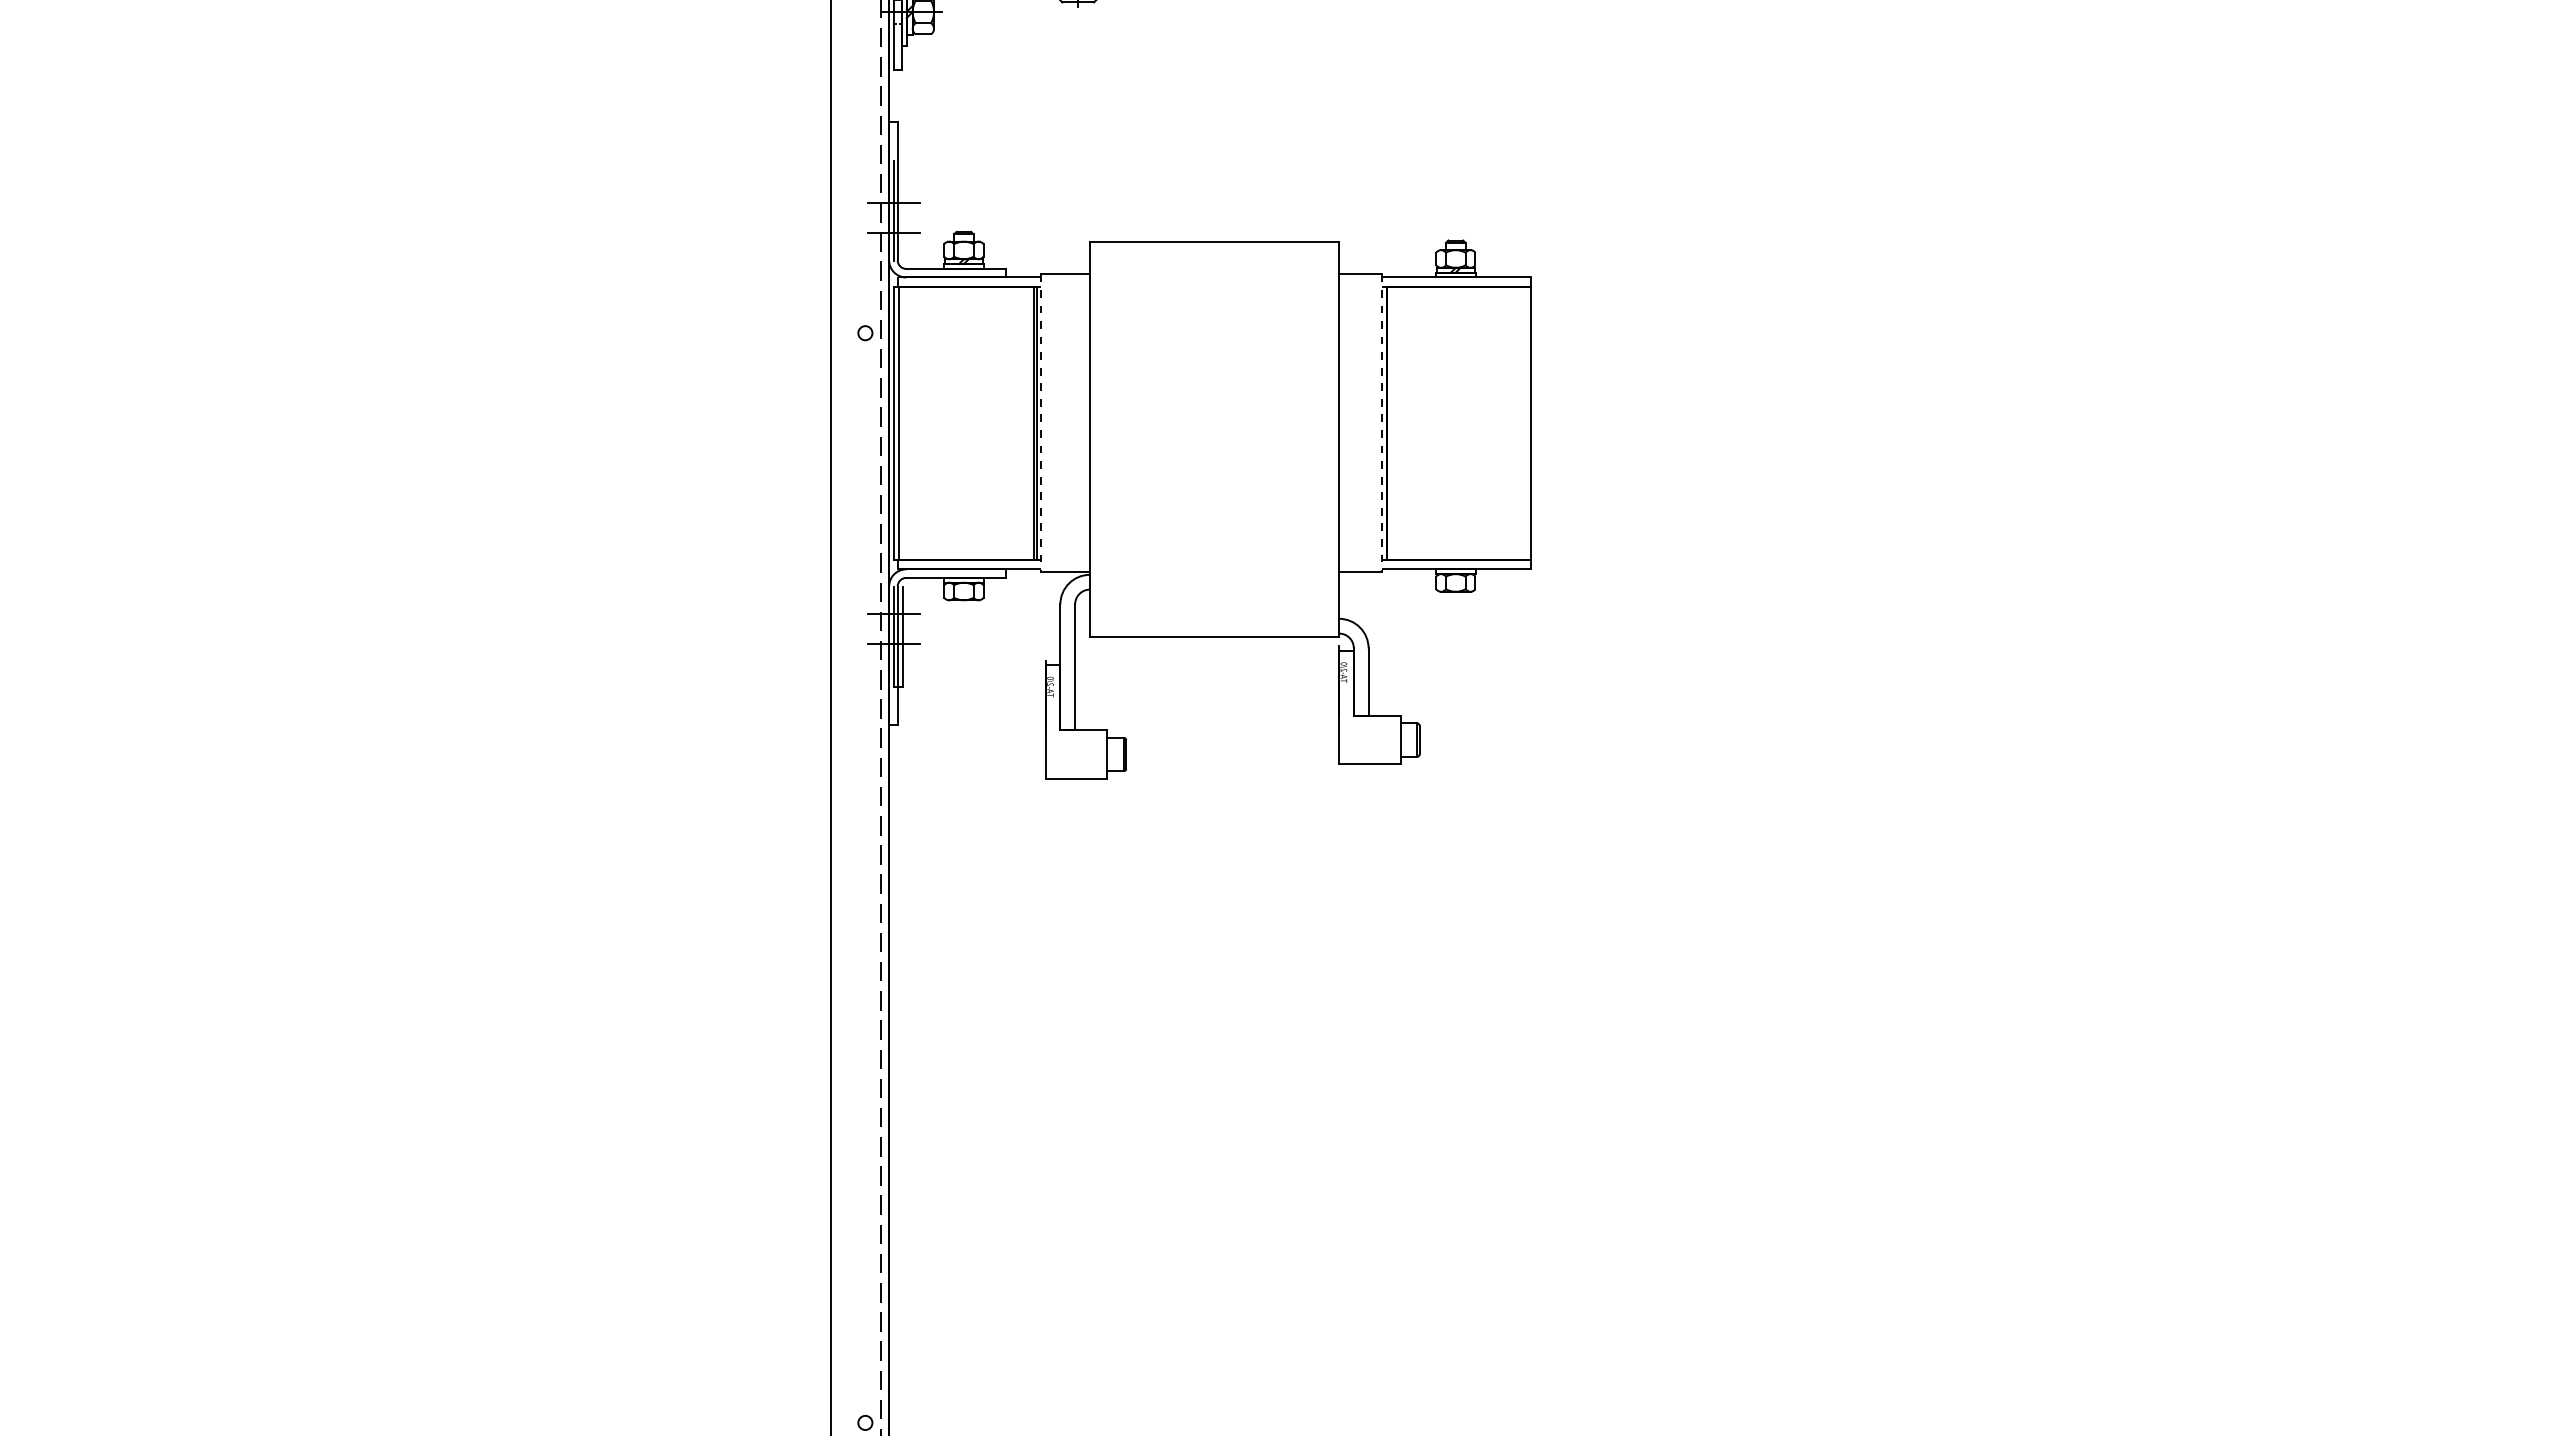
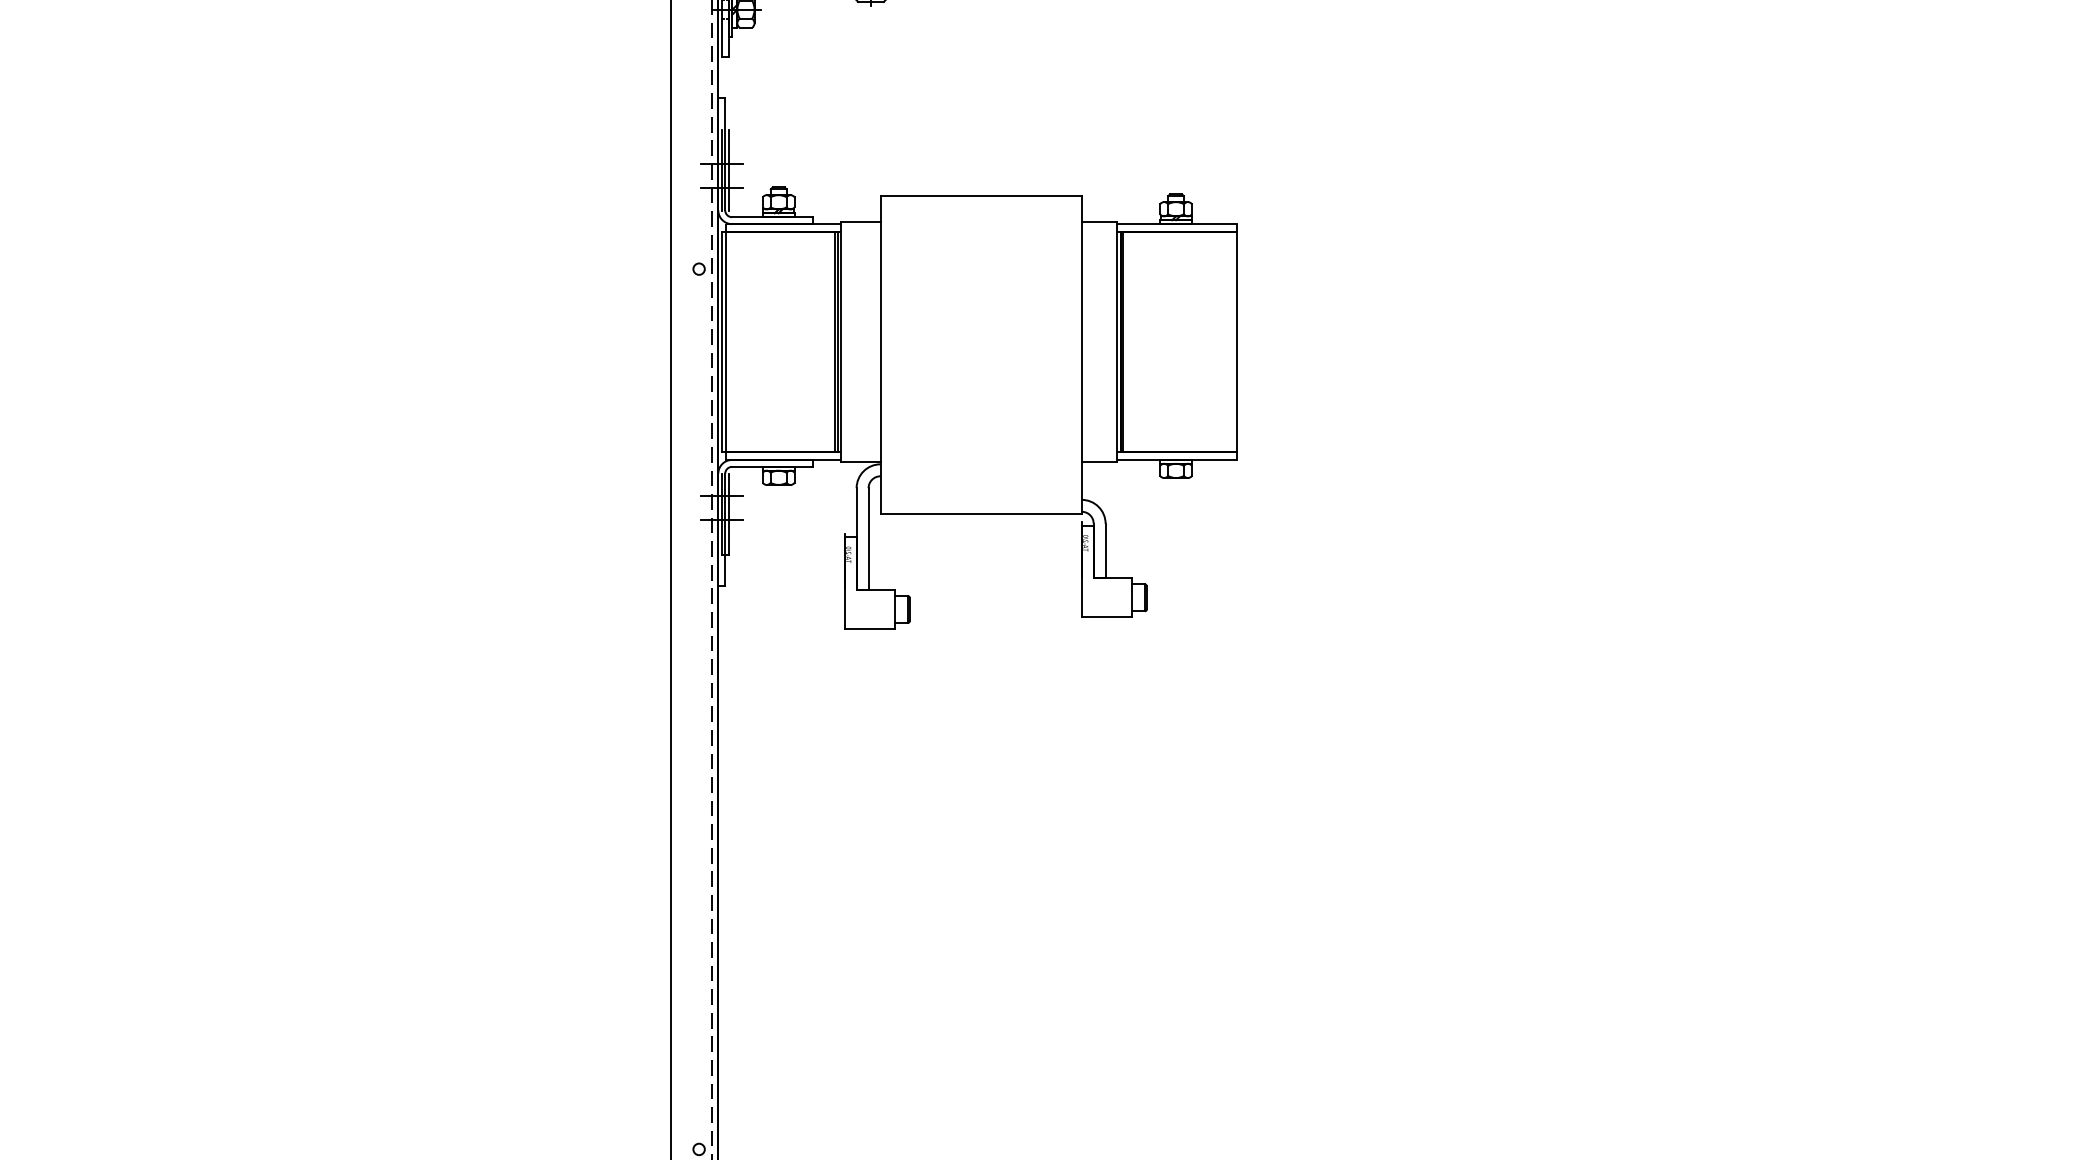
line: (902, 210) -> (729, 170), added
line: (1041, 423) -> (841, 342), dashed -> solid
line: (1382, 423) -> (1116, 342), dashed -> solid
line: (1390, 423) -> (1123, 342), added

